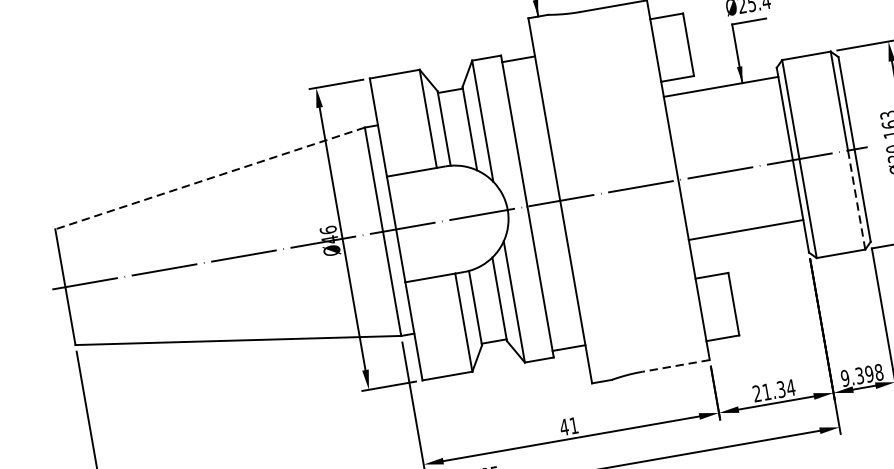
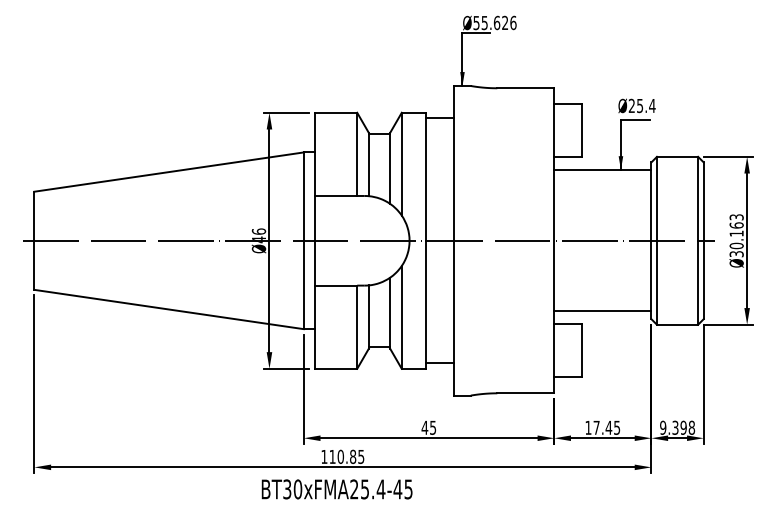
line: (209, 179) -> (168, 172), dashed -> solid
line: (857, 199) -> (698, 282), dashed -> solid
line: (745, 230) -> (602, 311), moved
line: (675, 366) -> (525, 393), dashed -> solid
text: (773, 390) -> (602, 427), 21.34 -> 17.45
text: (574, 425) -> (433, 427), 41 -> 45

